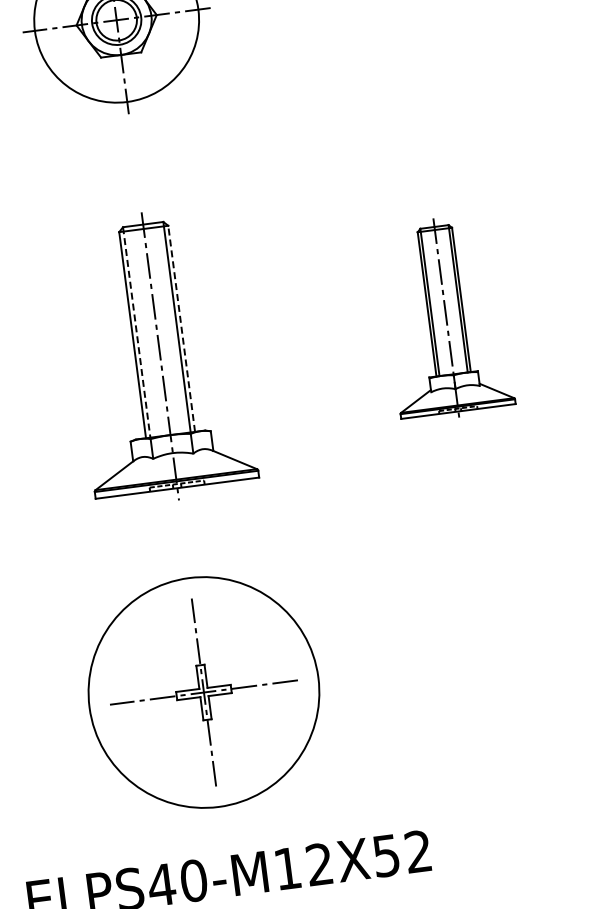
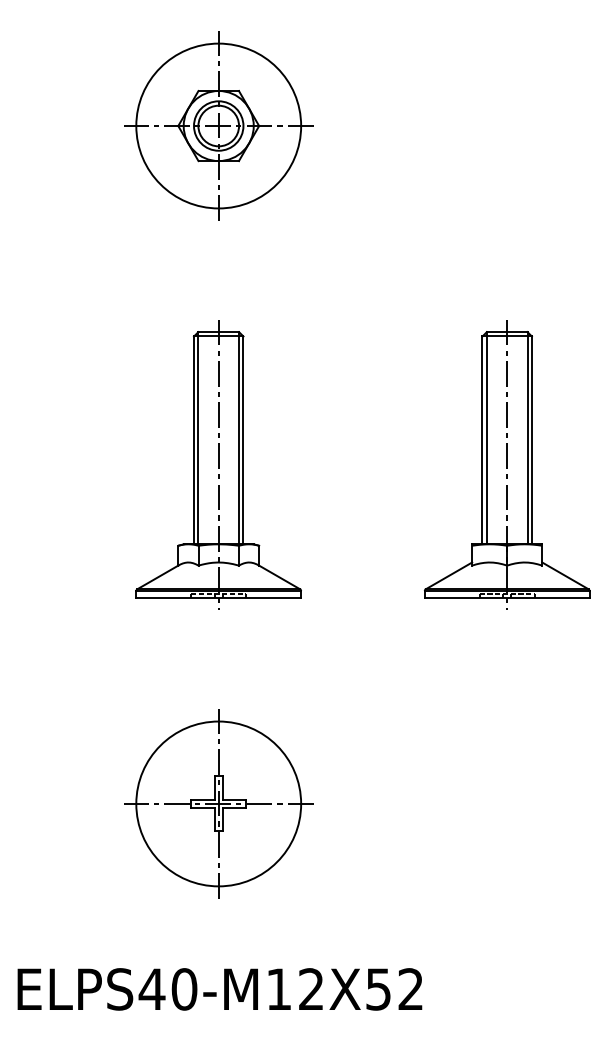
part: (446, 318) -> (507, 464), size x1.43
line: (181, 328) -> (243, 440), dashed -> solid
line: (136, 332) -> (198, 438), dashed -> solid
circle: (203, 692) -> (218, 803), size x0.71

